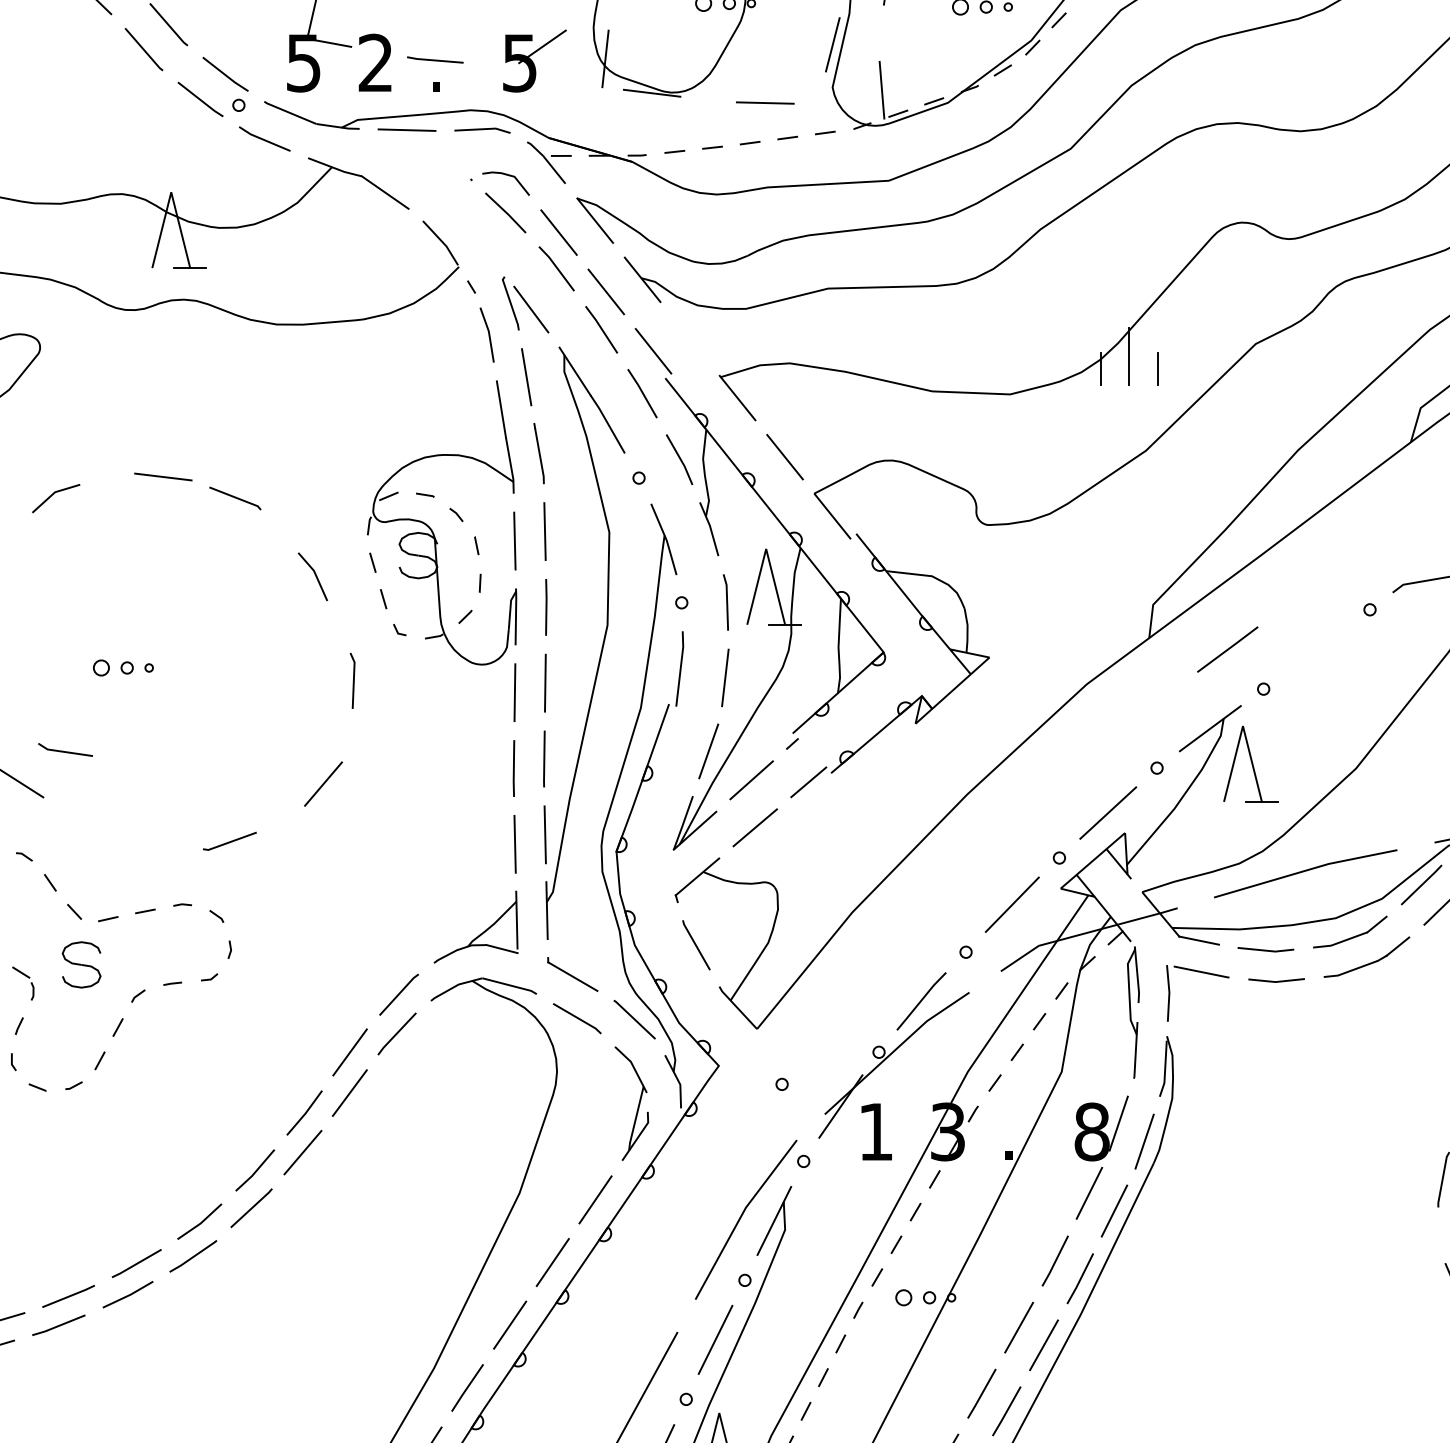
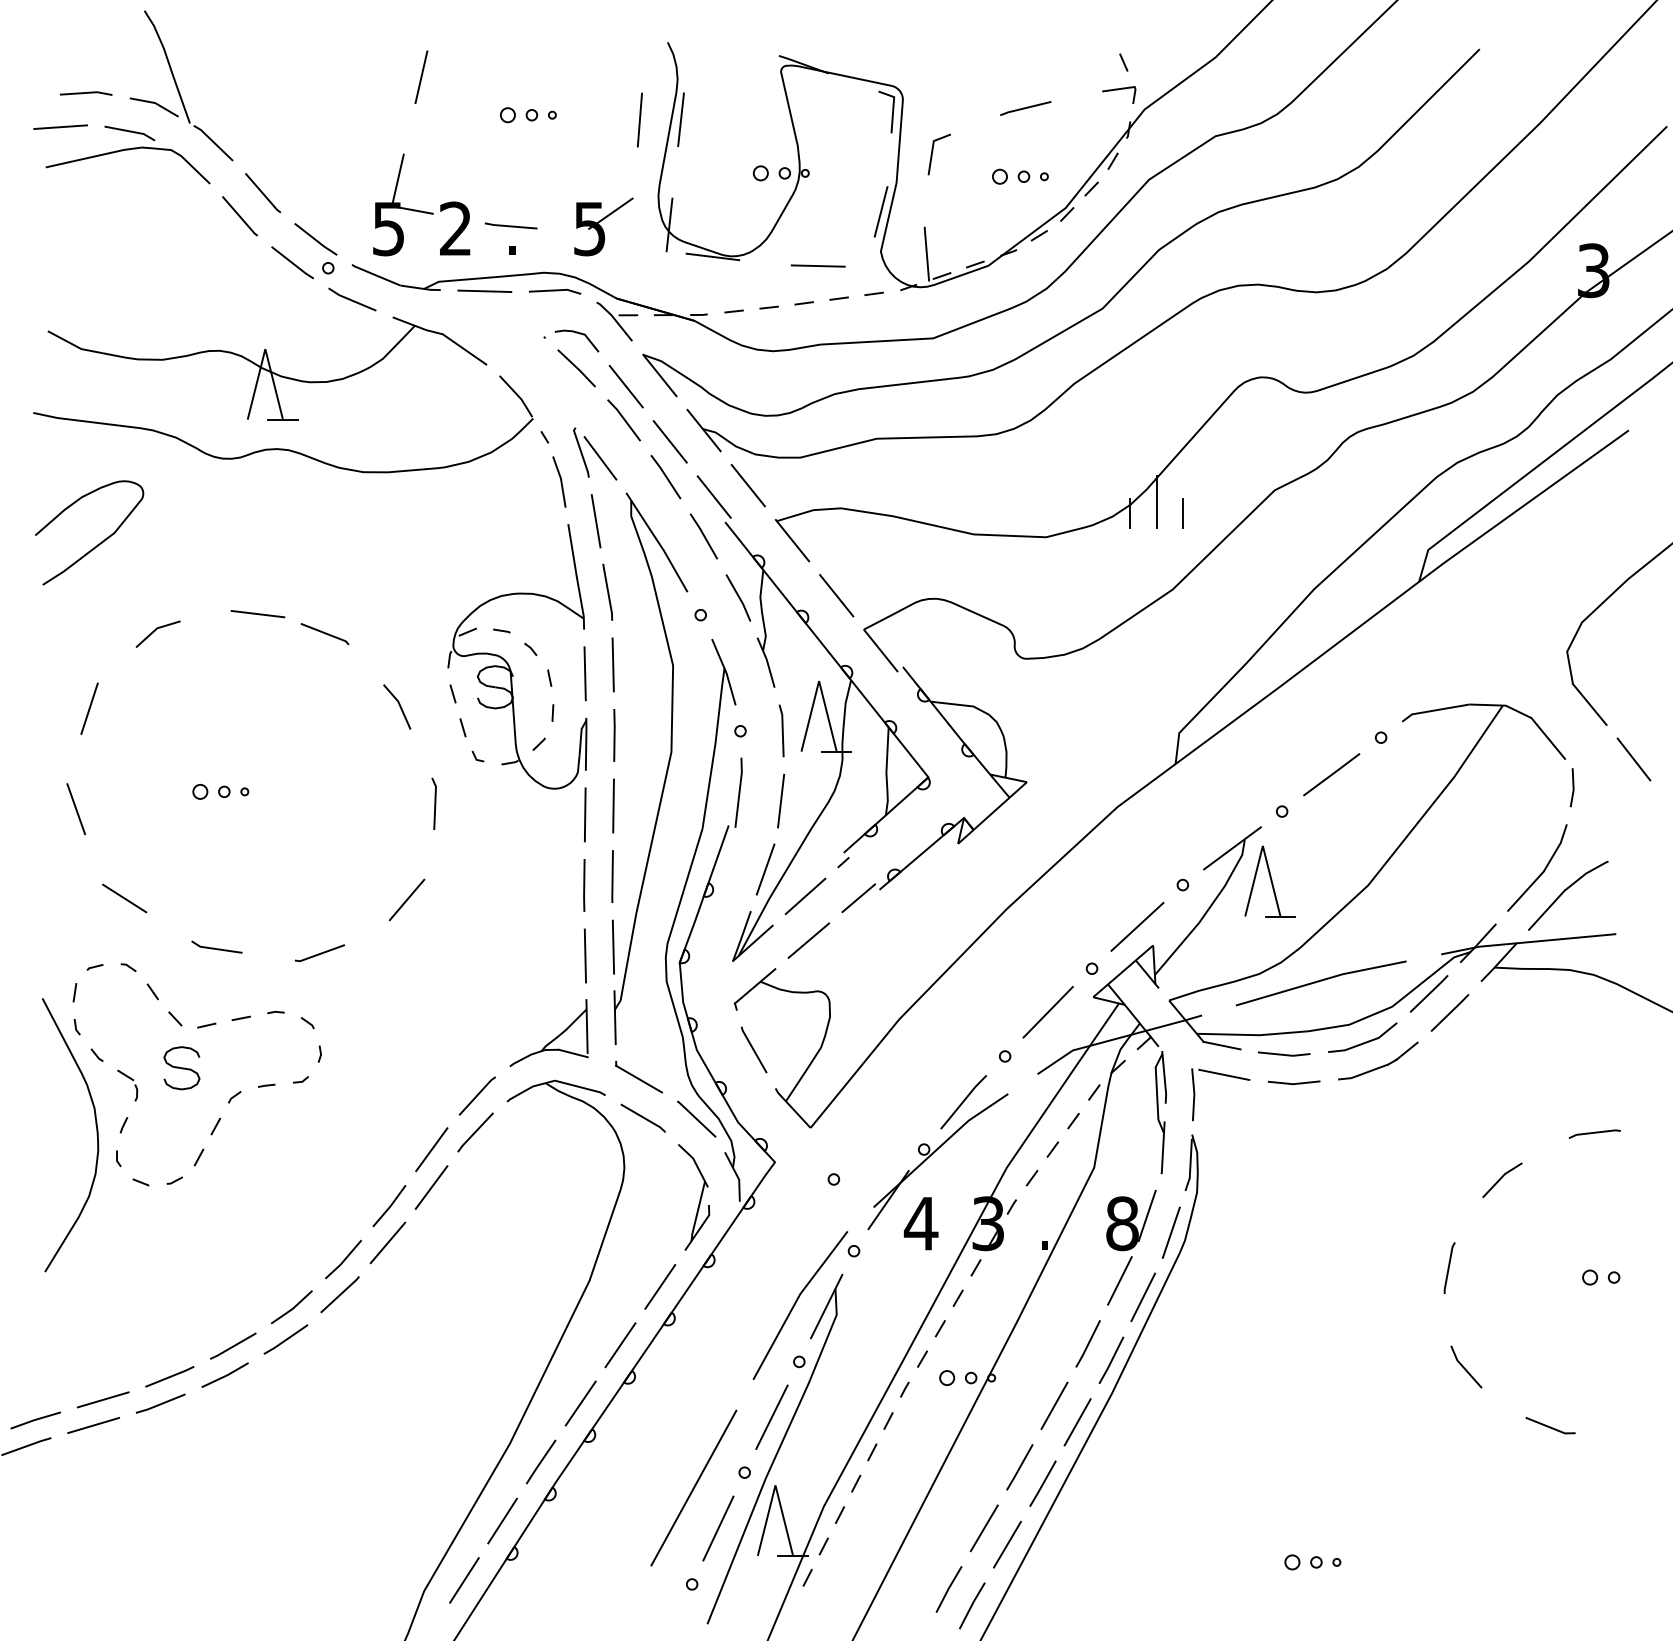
line: (689, 338) -> (747, 485), added
line: (1227, 649) -> (1331, 774), moved
line: (65, 751) -> (216, 948), moved
text: (875, 1131) -> (920, 1223), 1 -> 4

